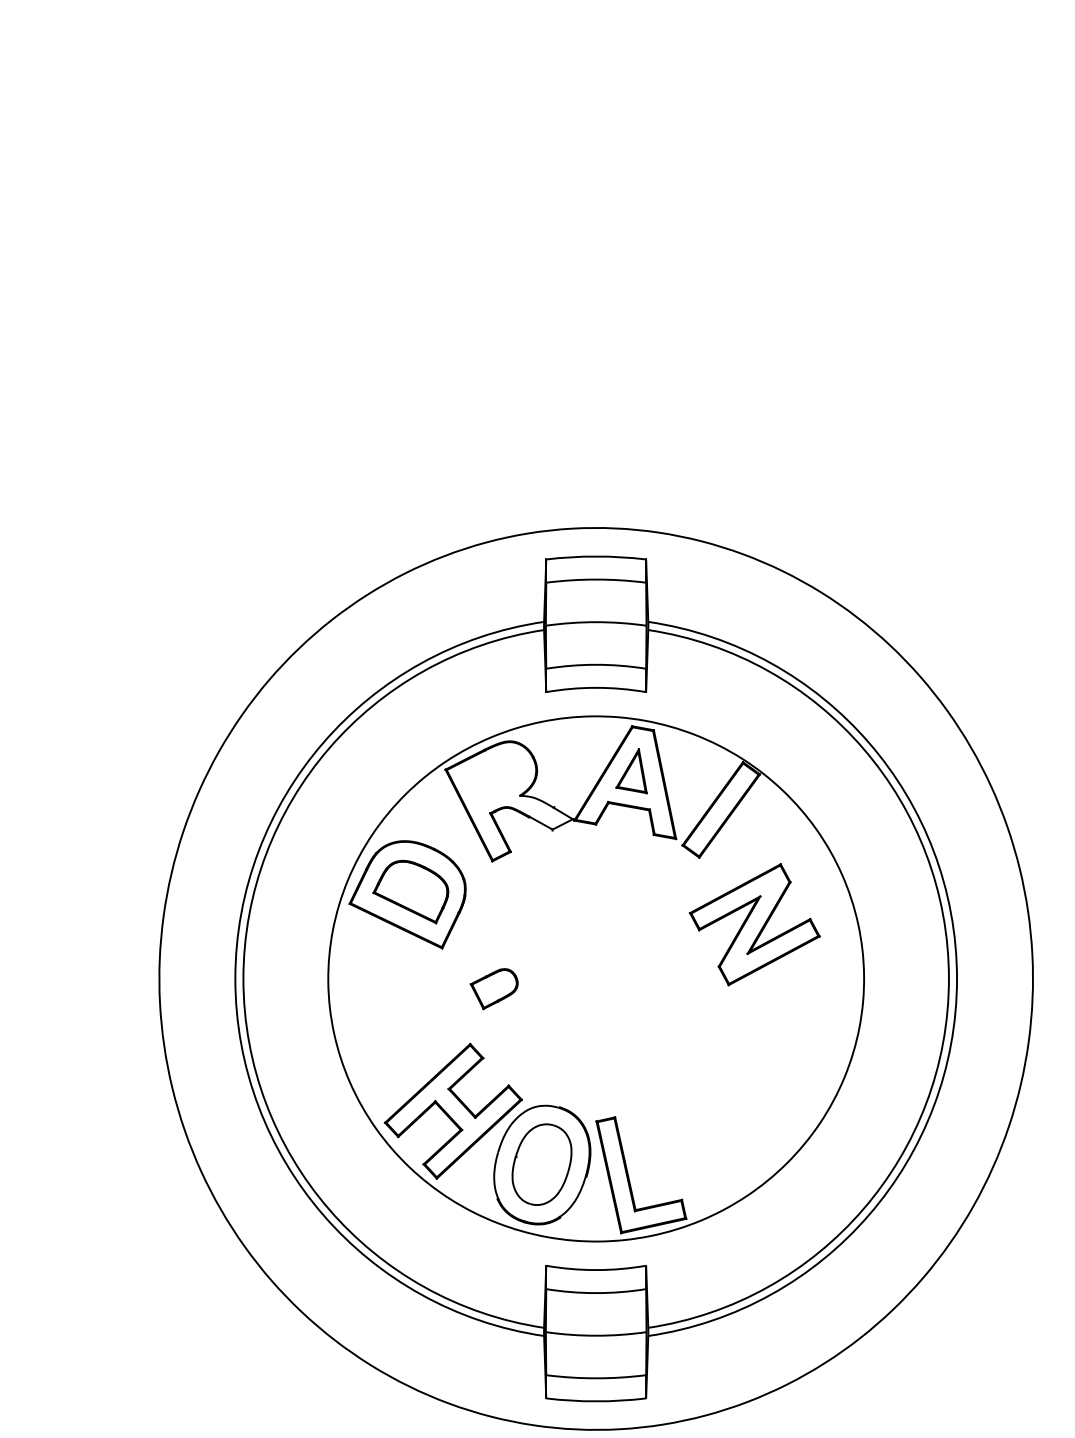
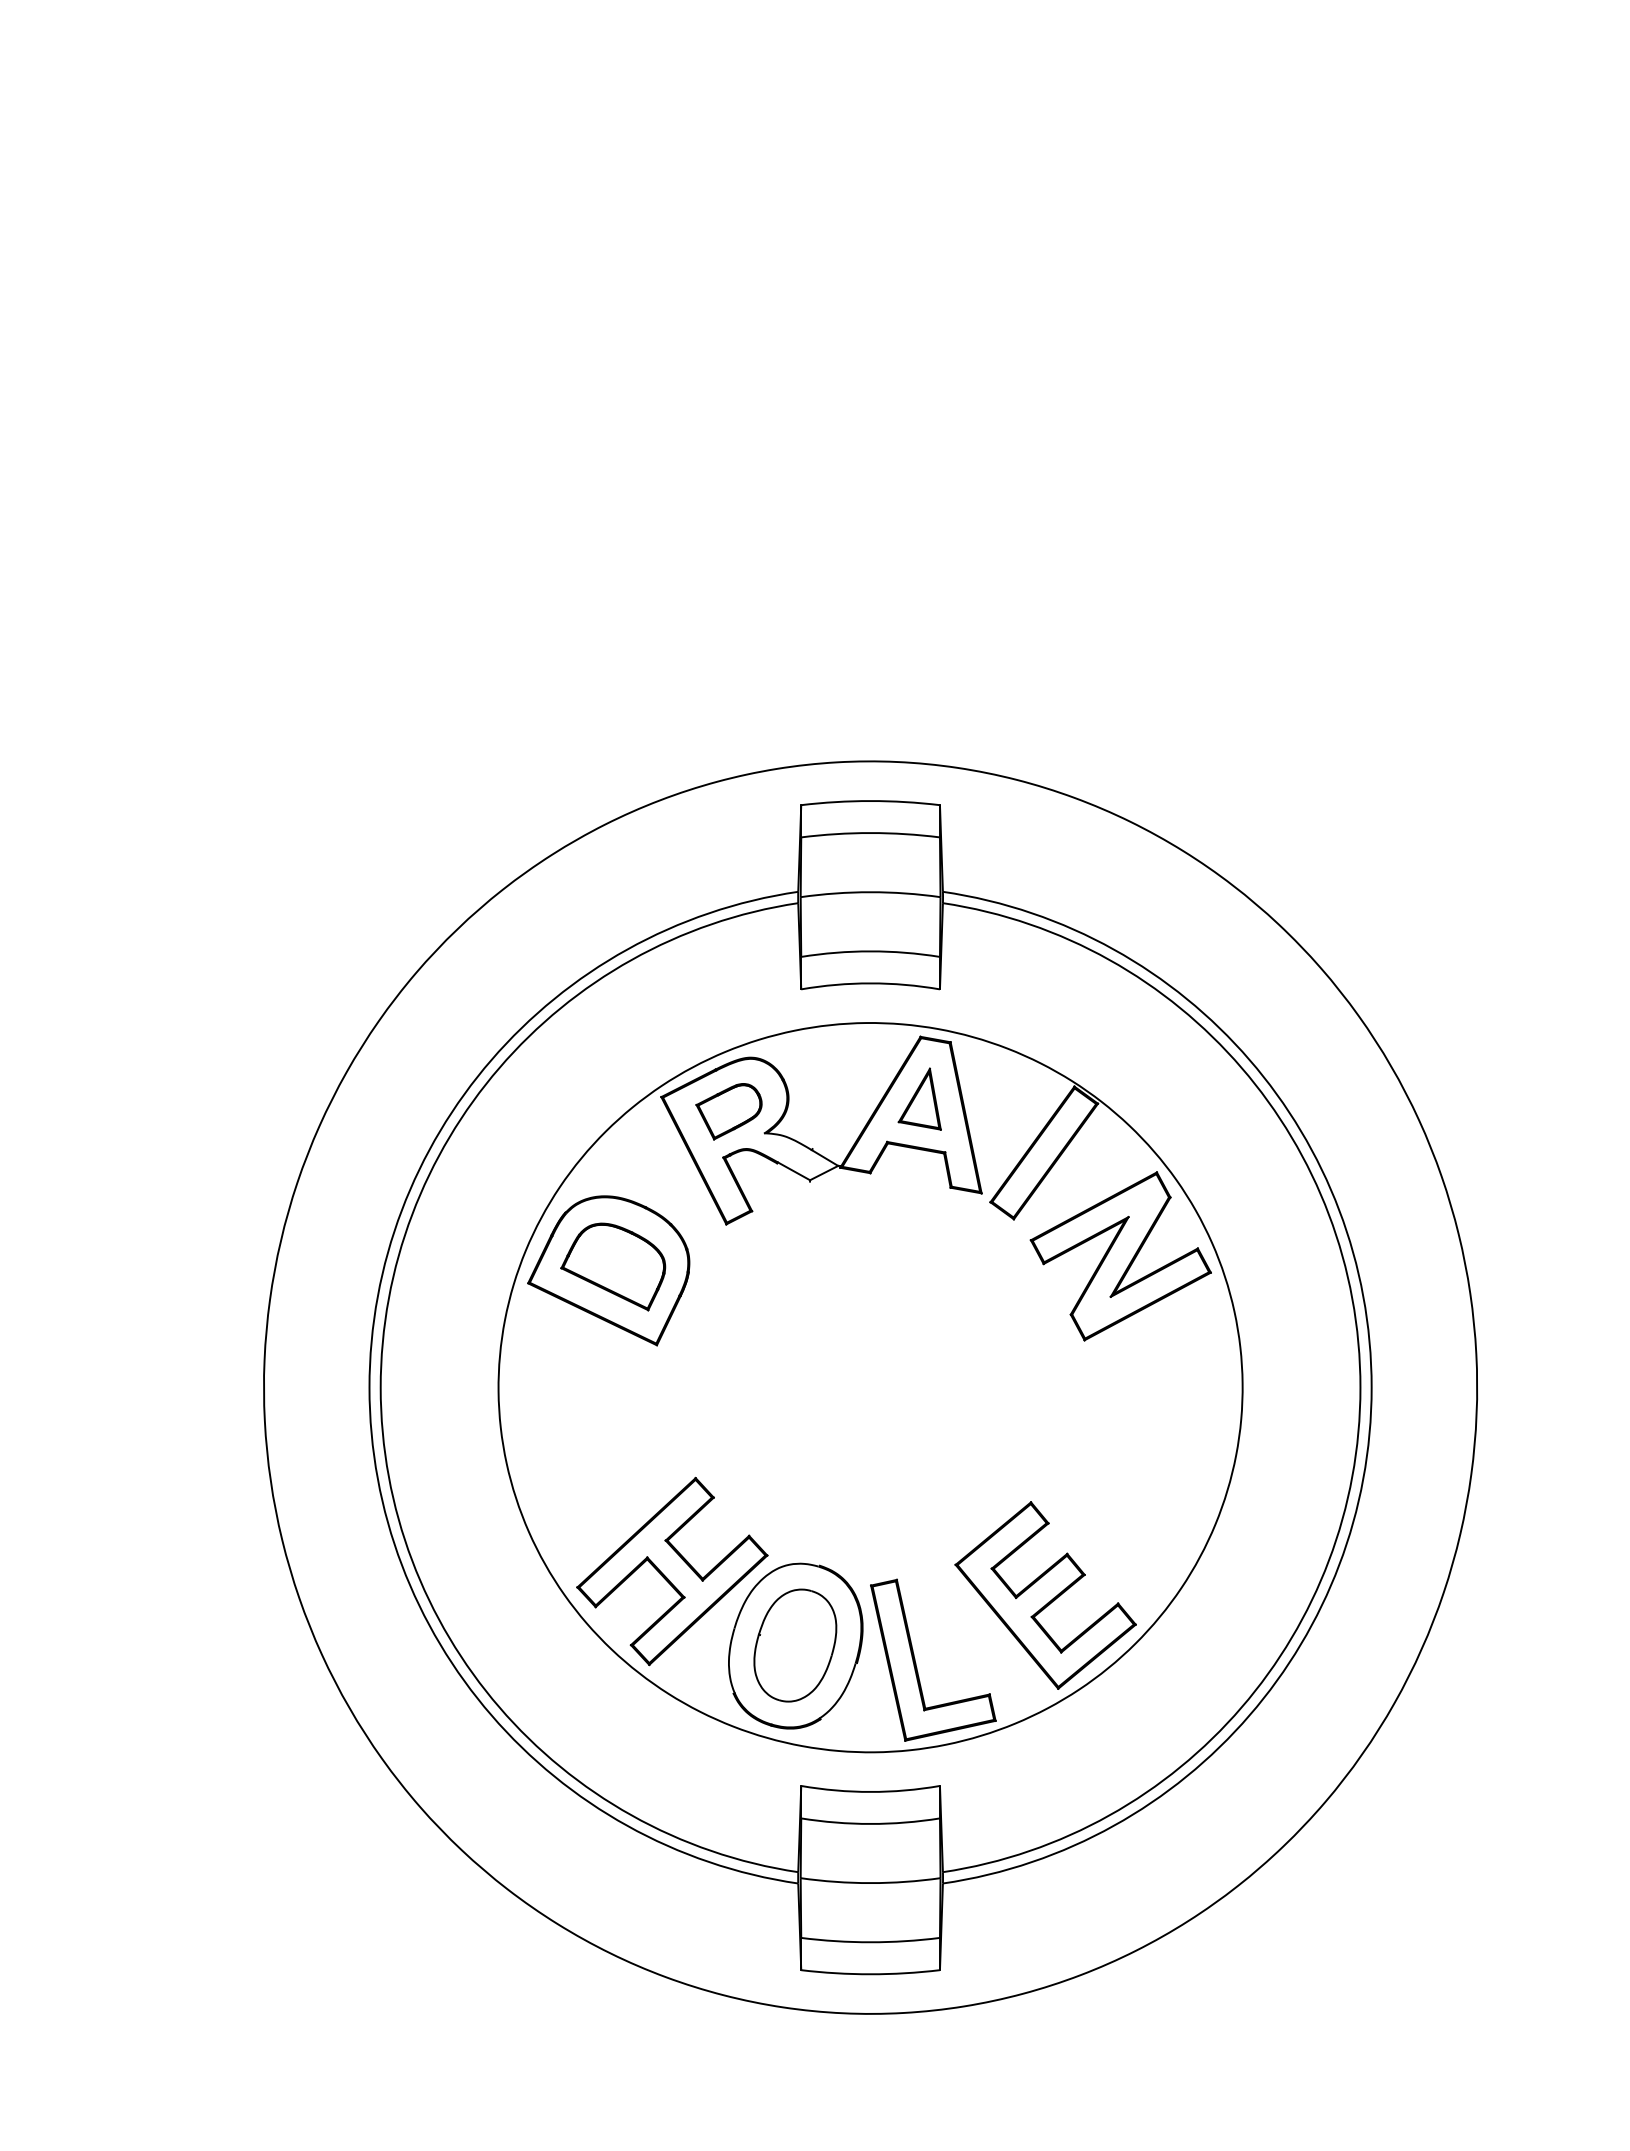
part: (754, 924) -> (1120, 1256), moved
part: (493, 988) -> (728, 1111), moved
part: (722, 1128) -> (1045, 1595), added

